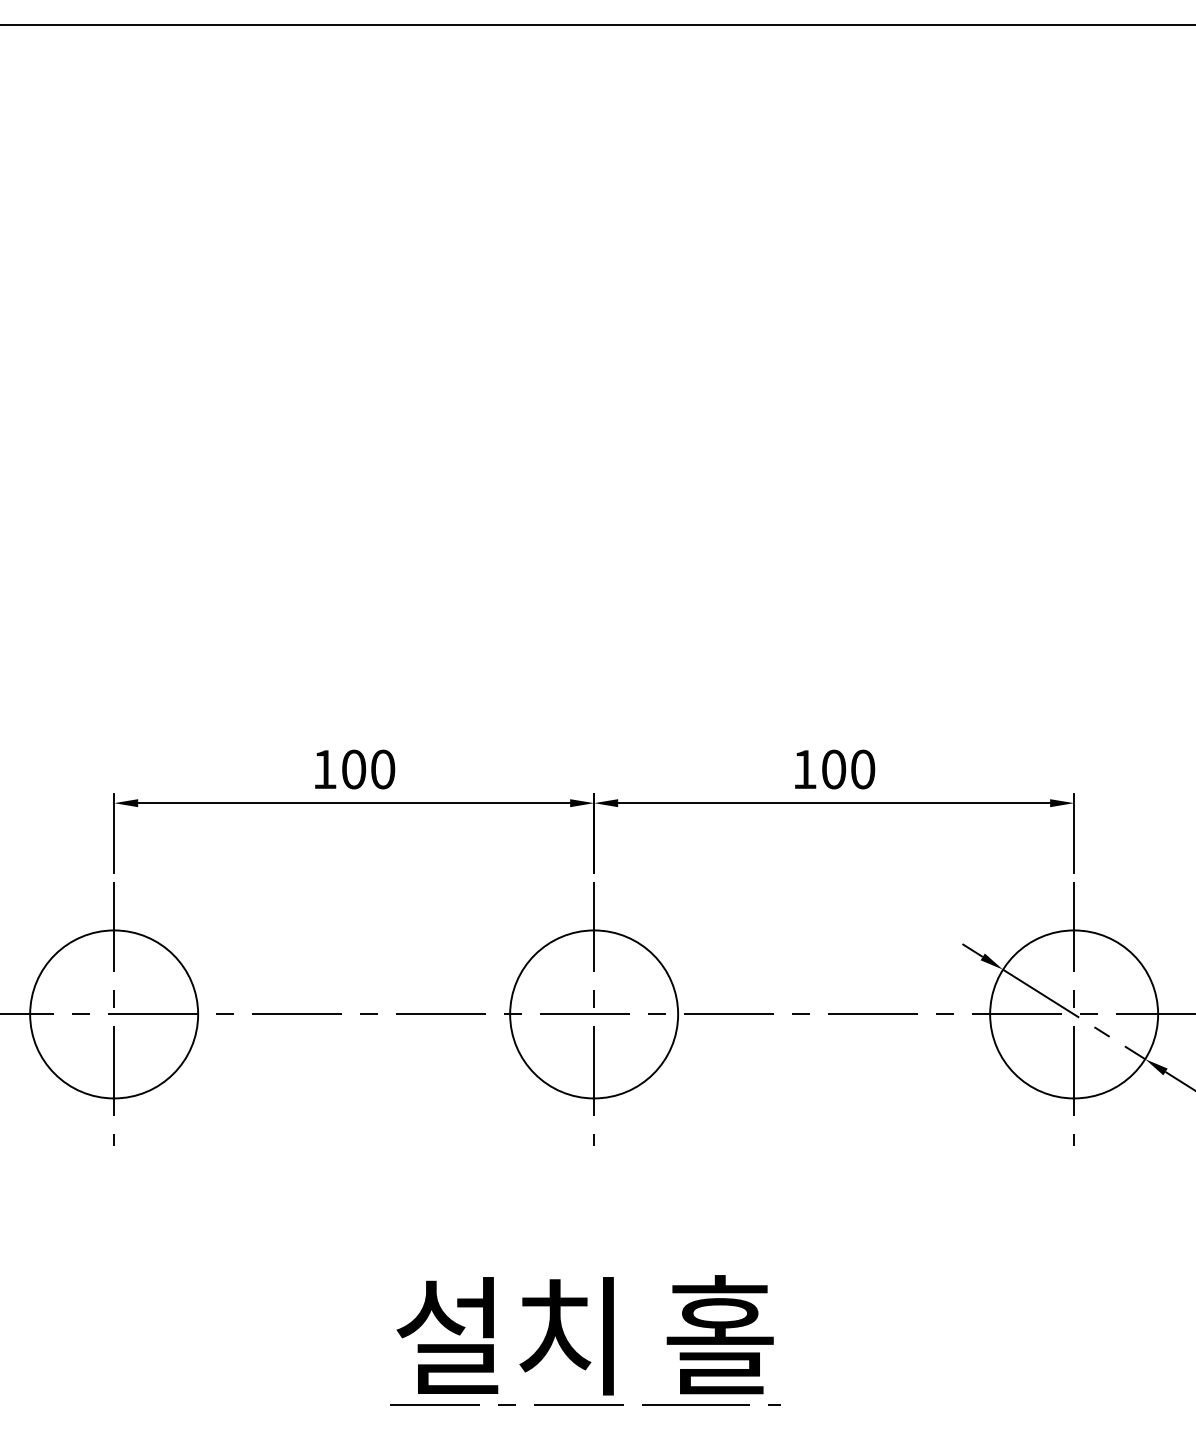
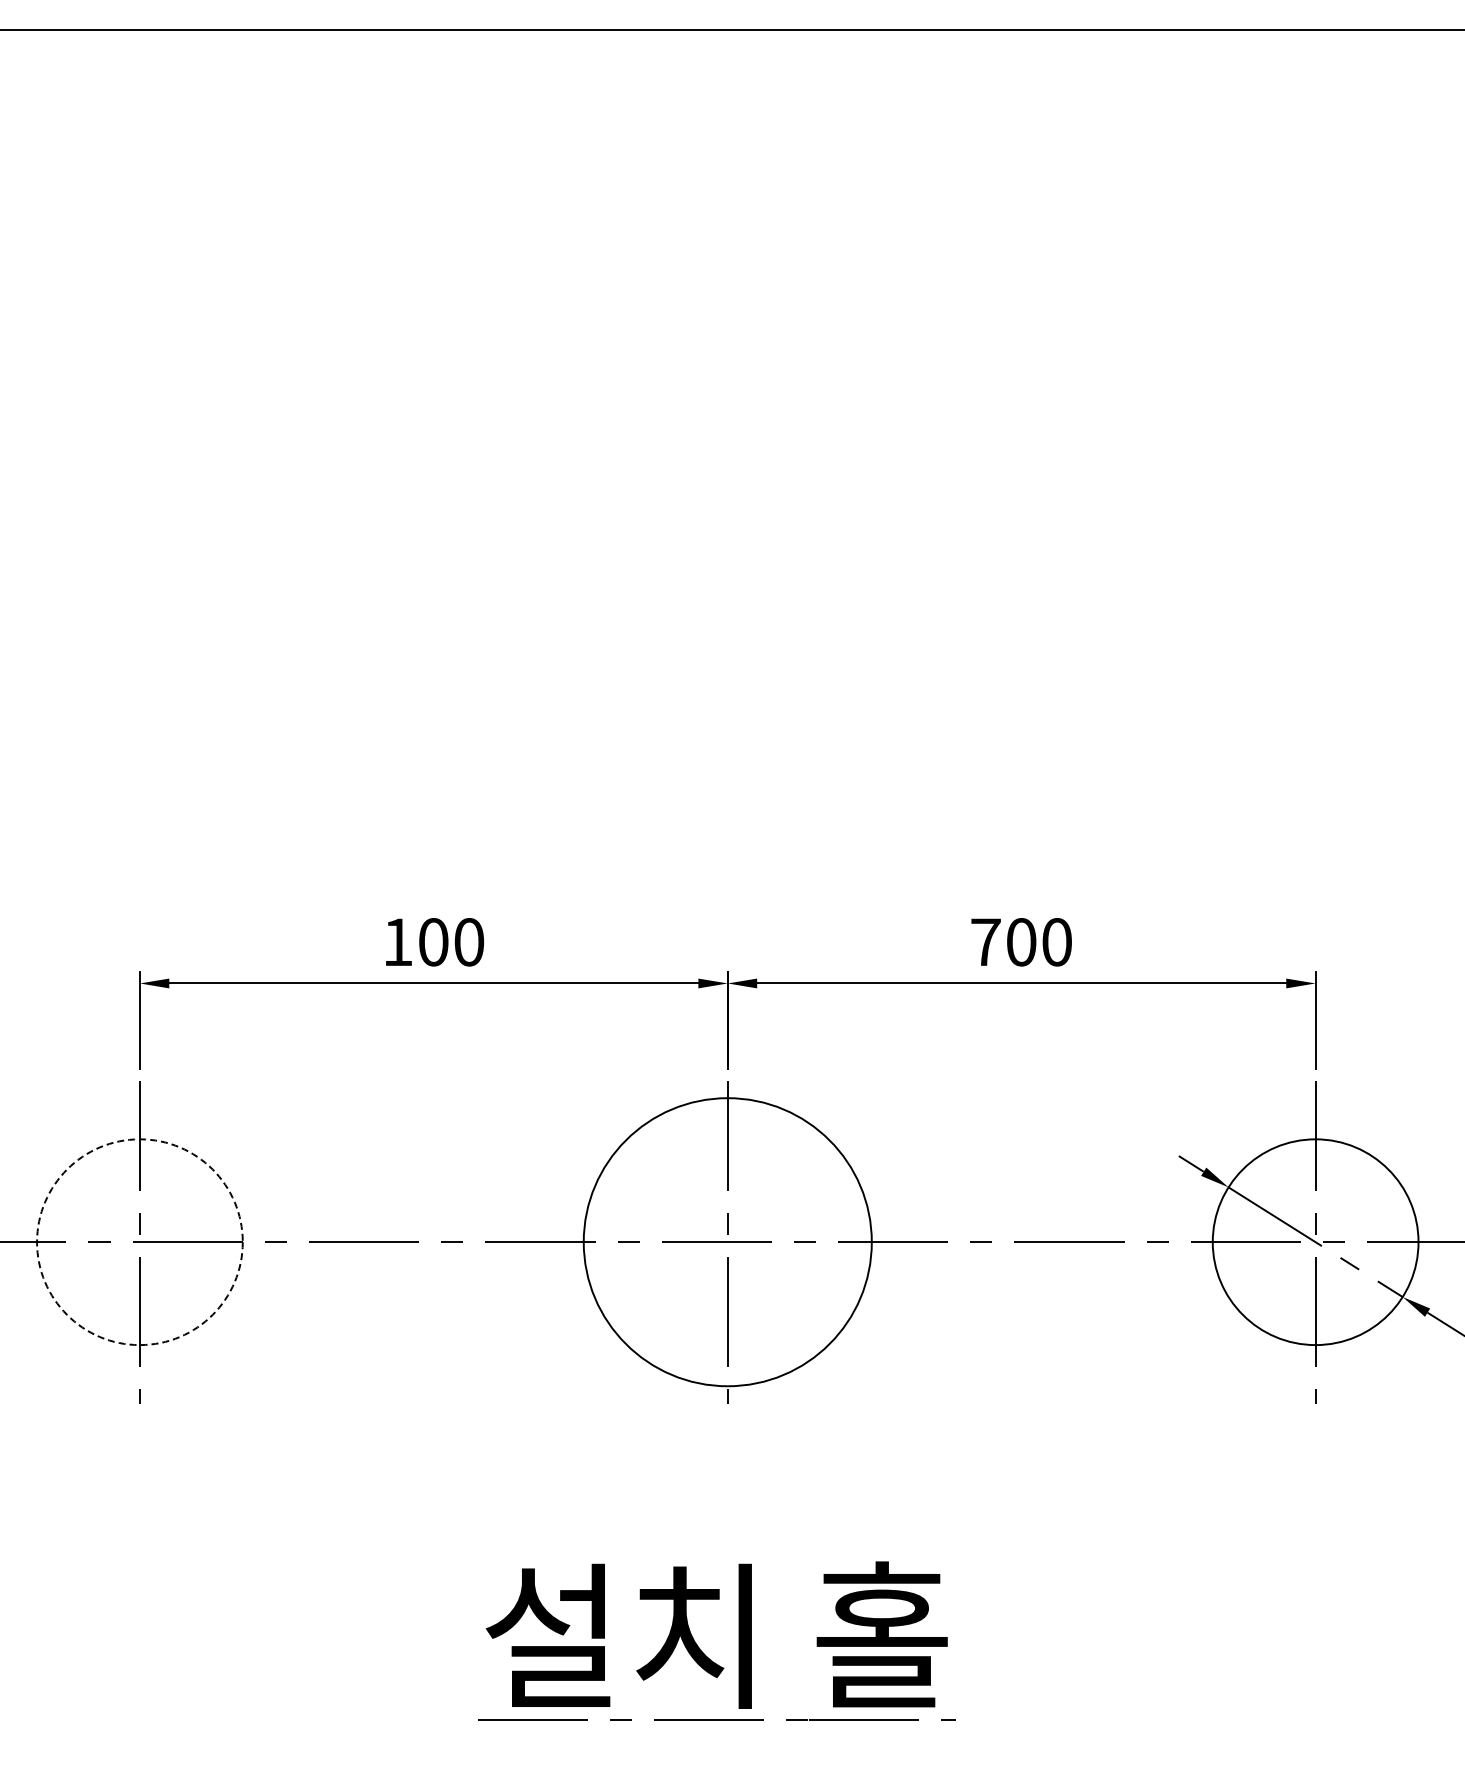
text: (804, 768) -> (985, 941), 100 -> 700
circle: (113, 1014) -> (139, 1242), solid -> dashed
circle: (593, 1014) -> (727, 1242), size x1.4

